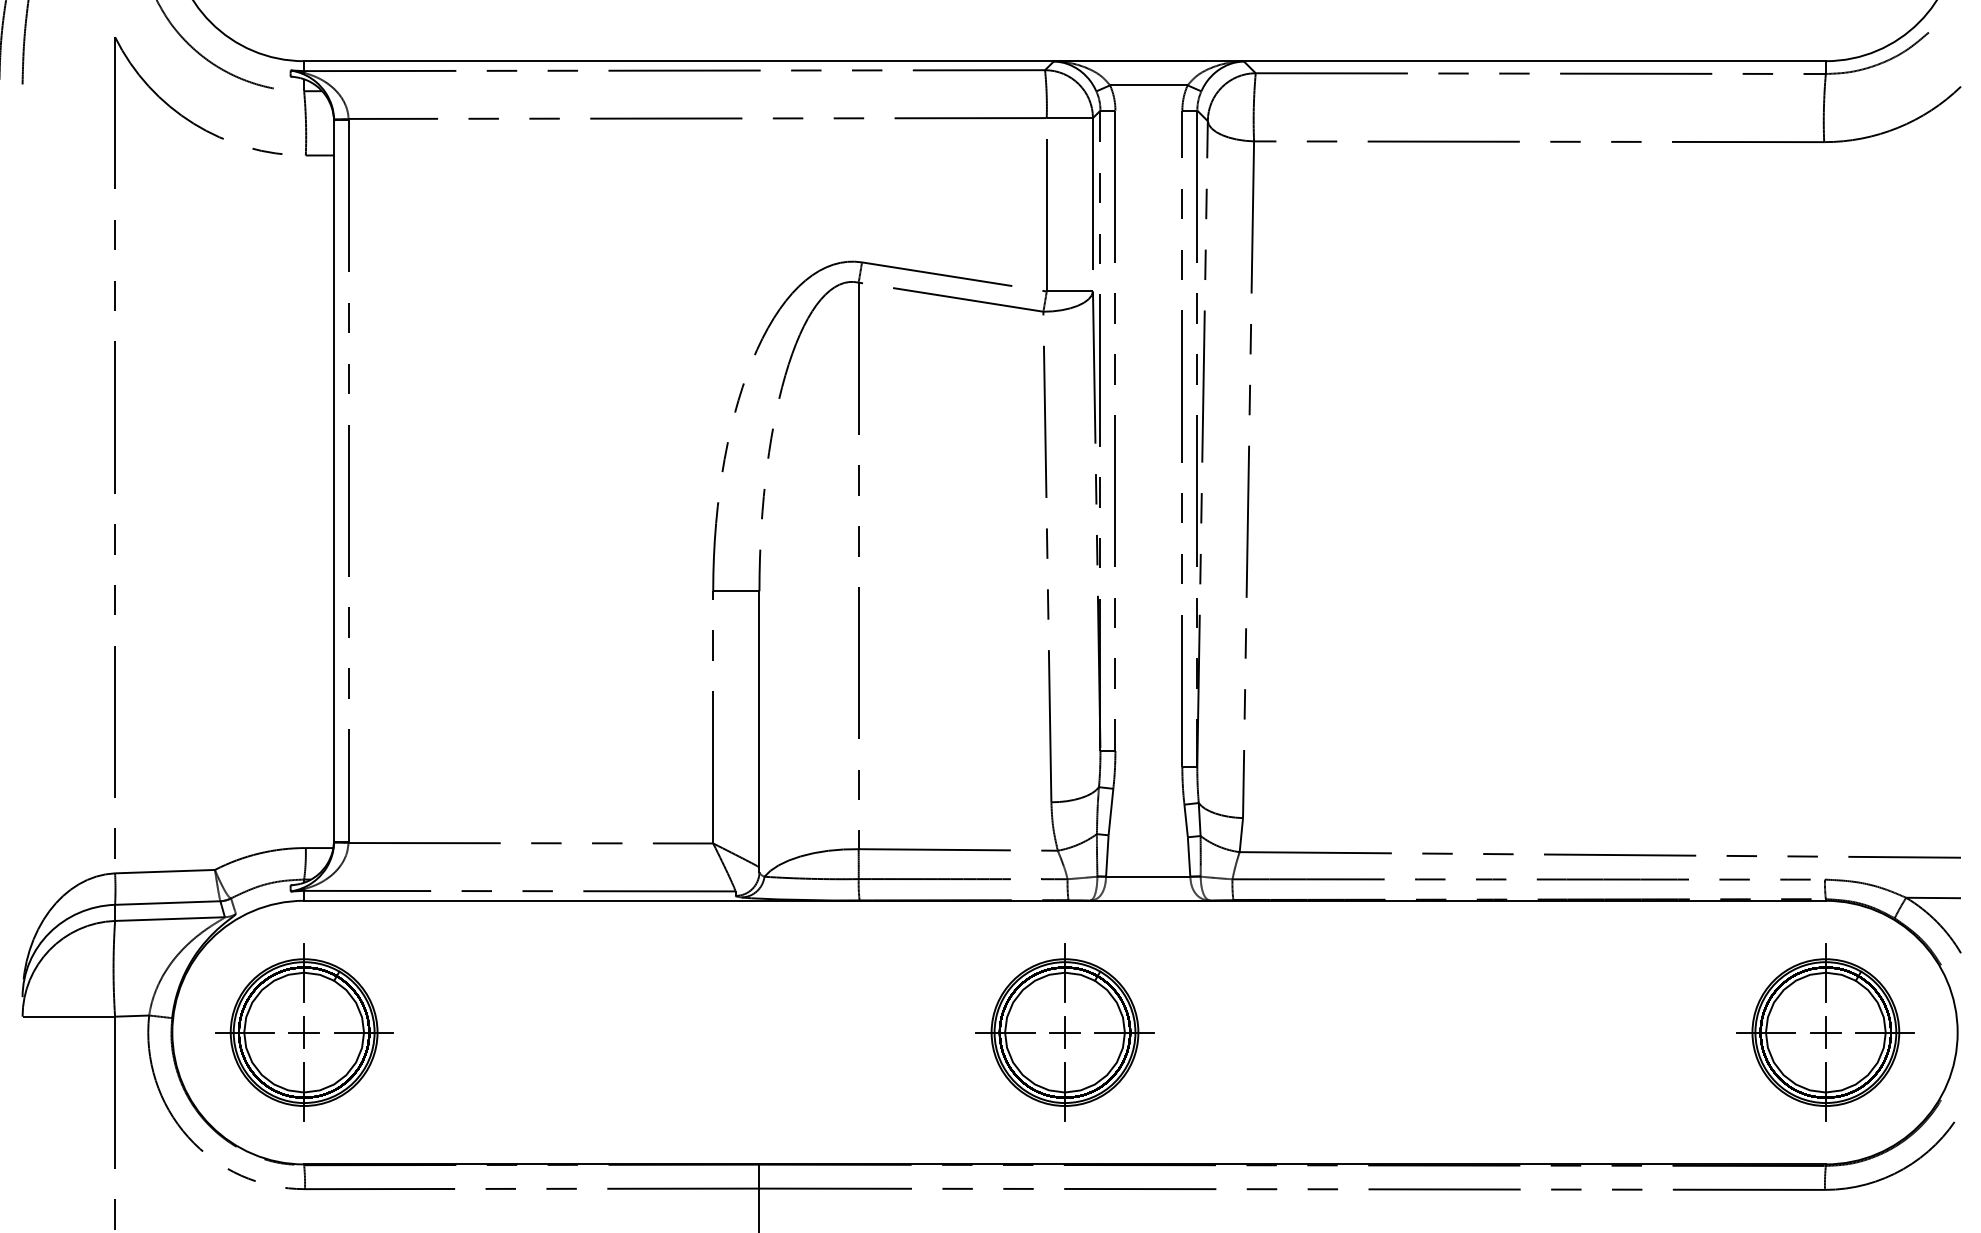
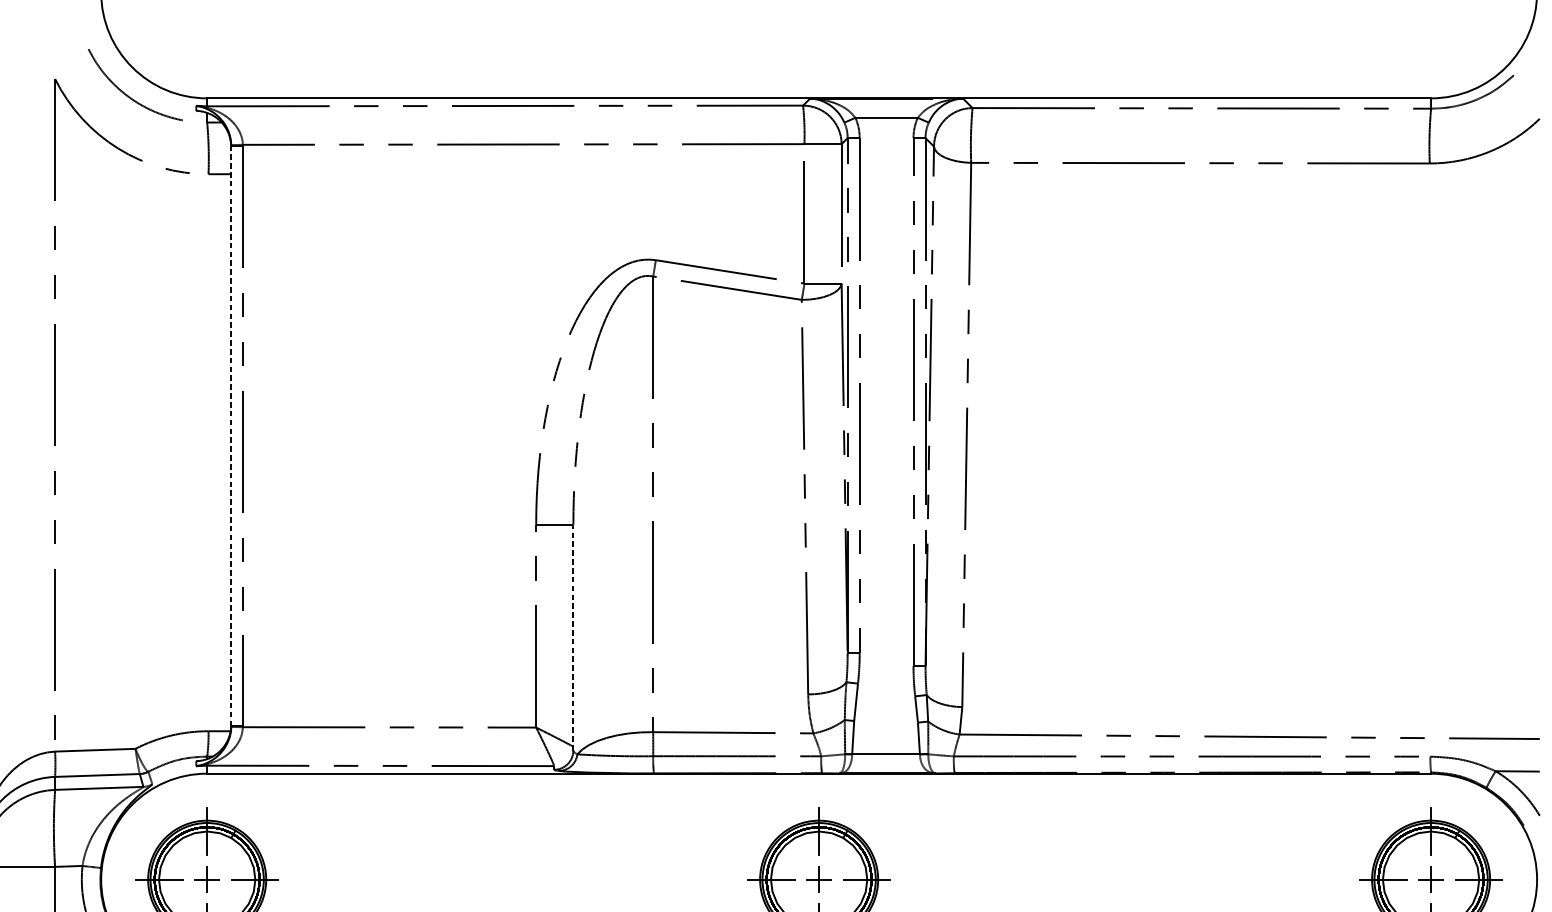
line: (334, 480) -> (231, 435), solid -> dashed
line: (759, 731) -> (573, 637), solid -> dashed

